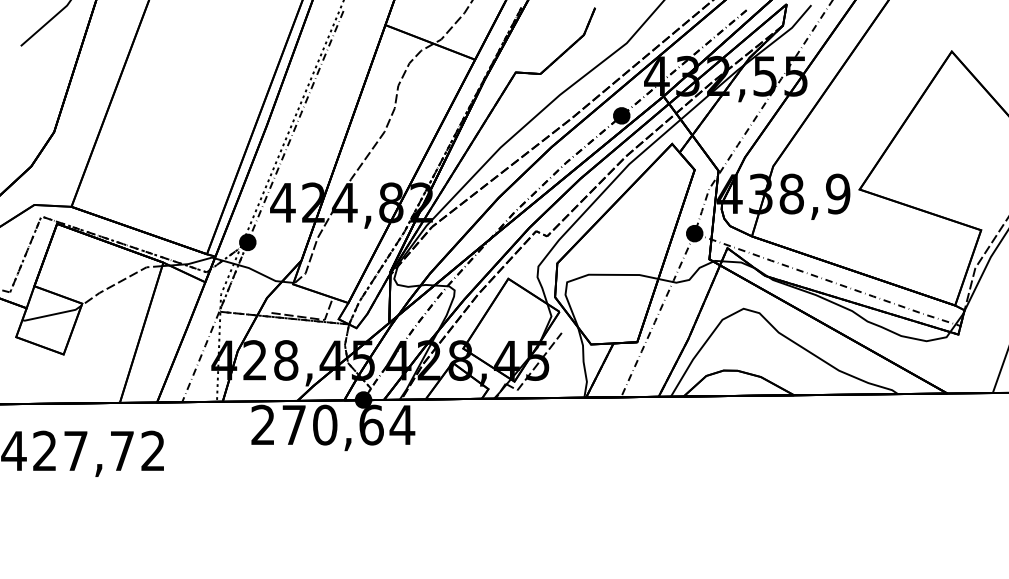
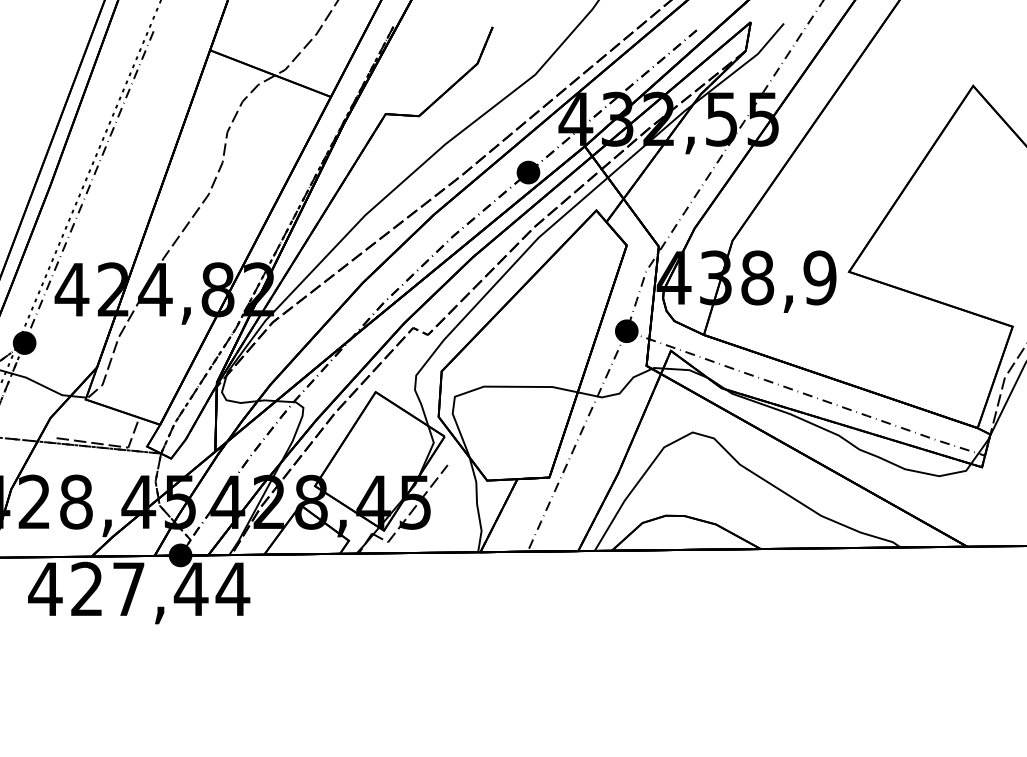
text: (317, 424) -> (118, 588), 270,64 -> 427,44

